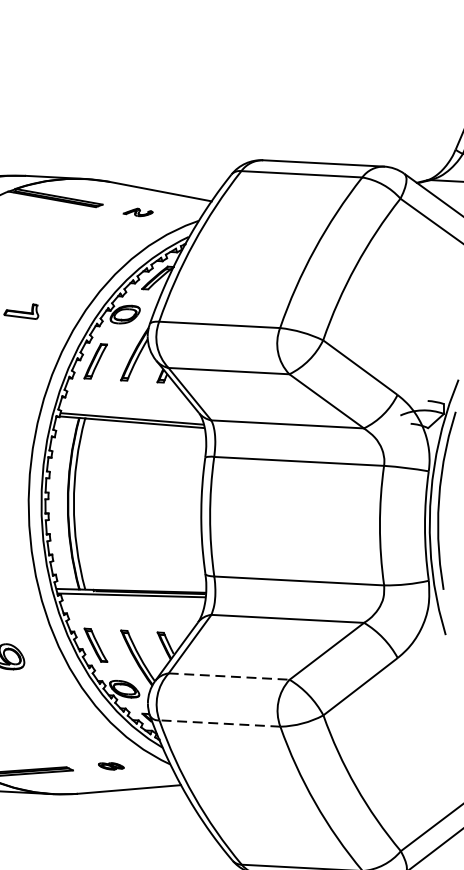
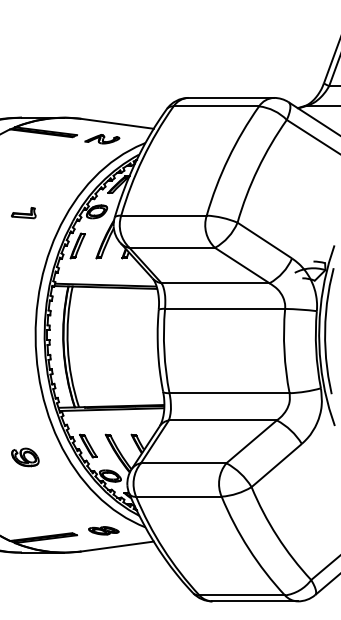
part: (138, 212) -> (102, 139), size x1.67
line: (228, 676) -> (183, 463), dashed -> solid
line: (219, 723) -> (178, 496), dashed -> solid
part: (110, 765) -> (103, 530), size x1.67

